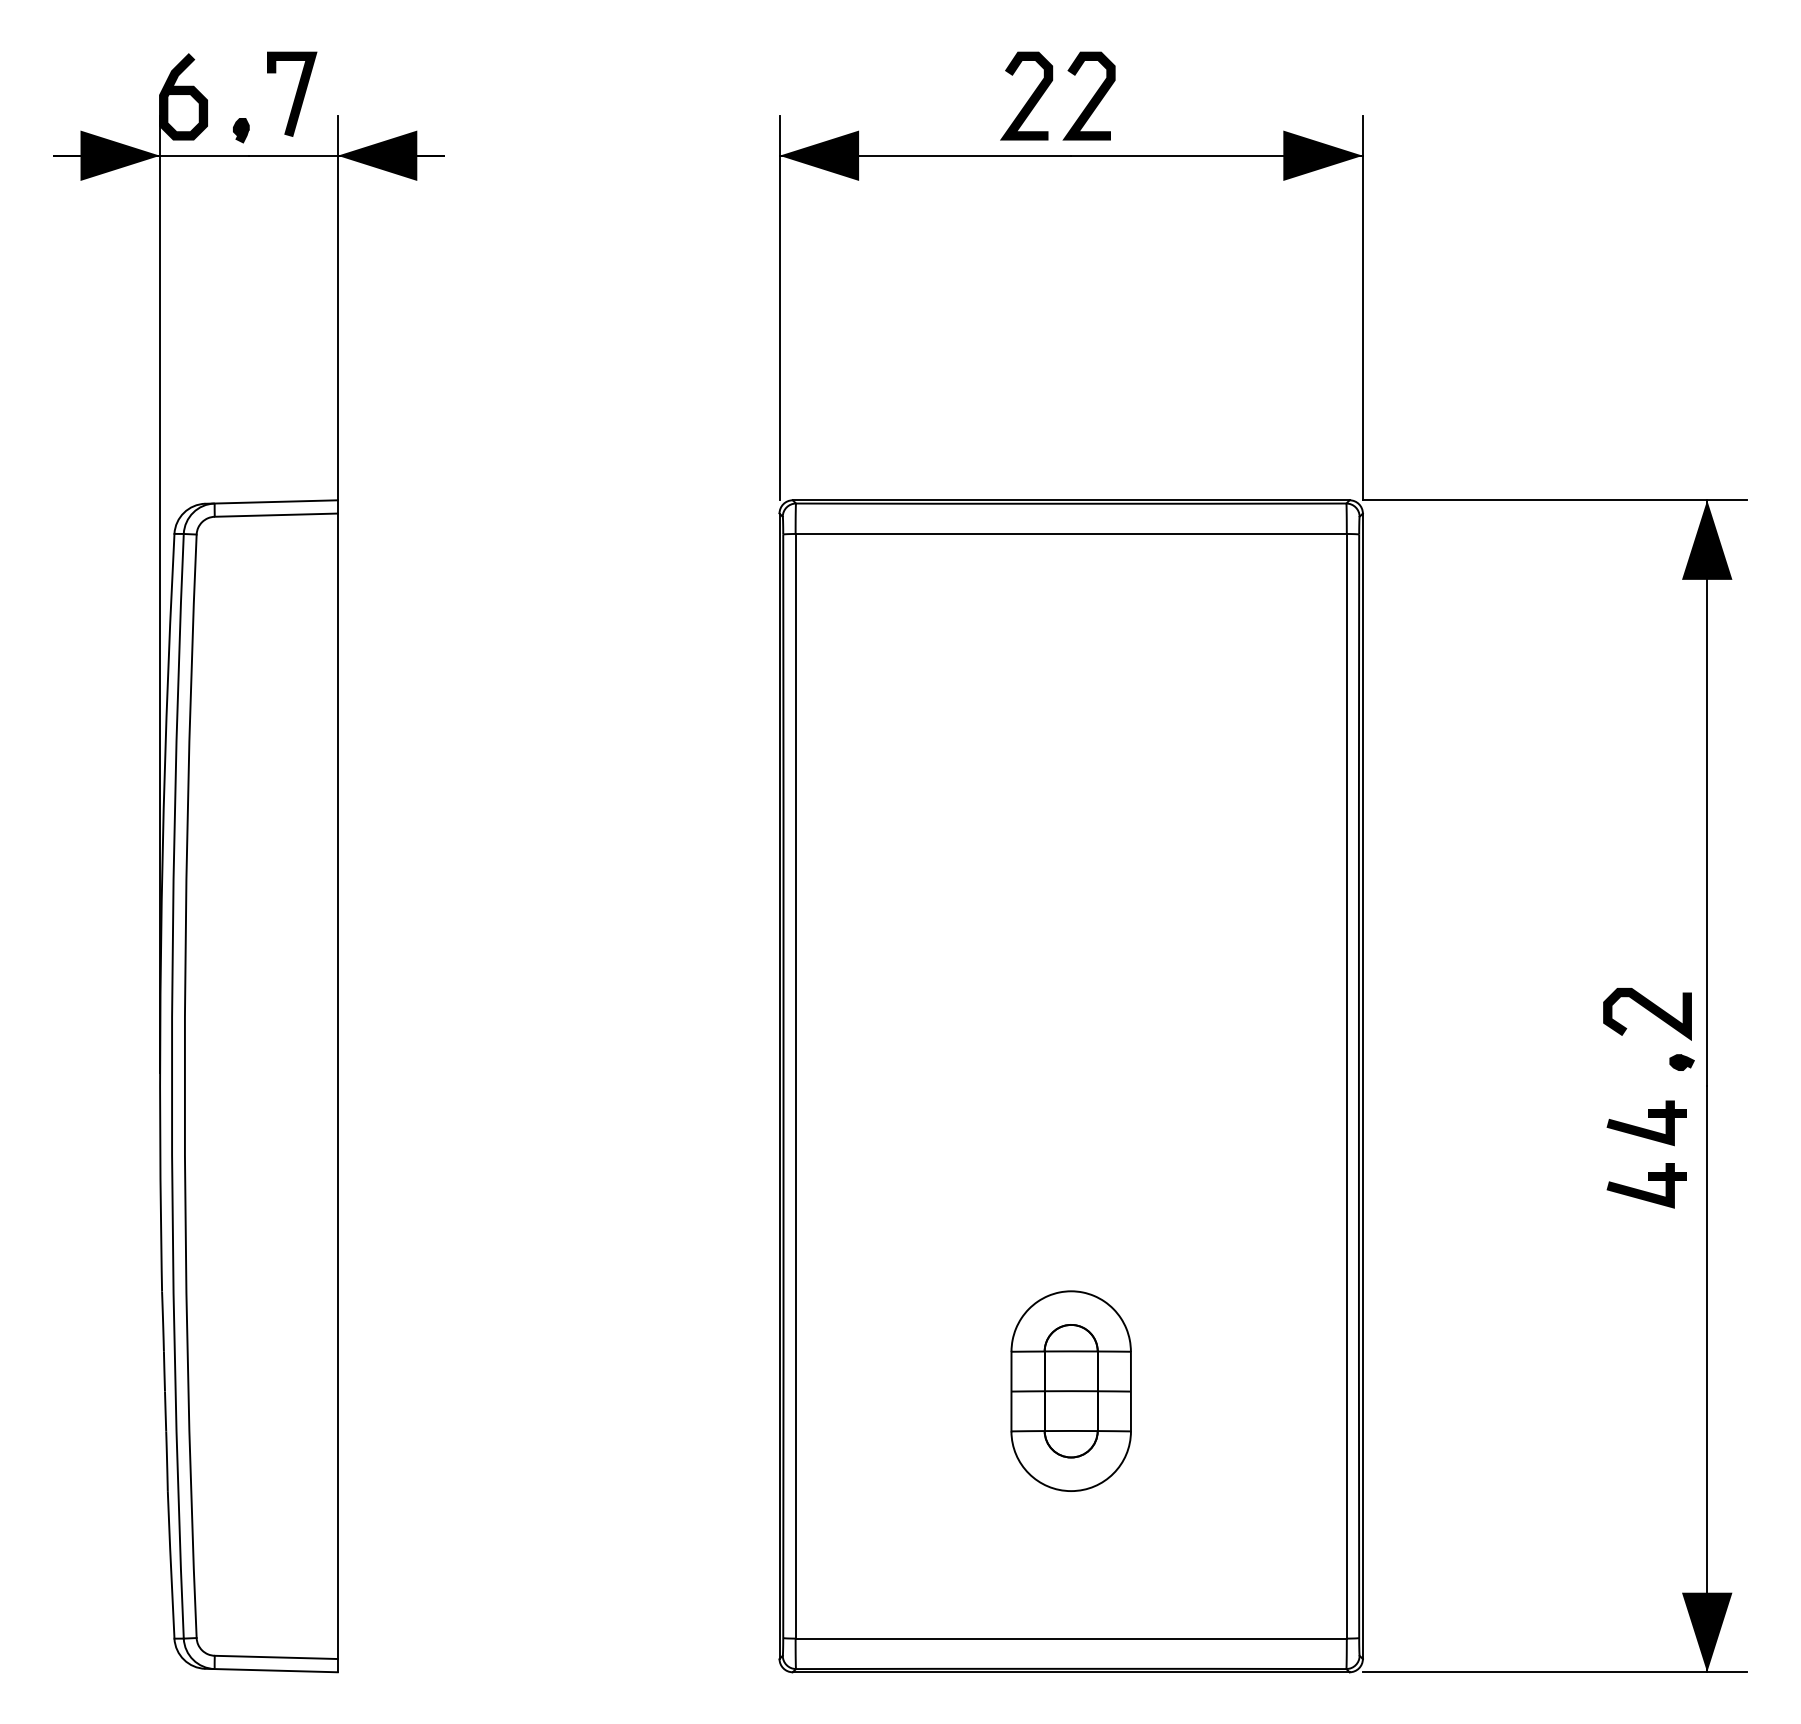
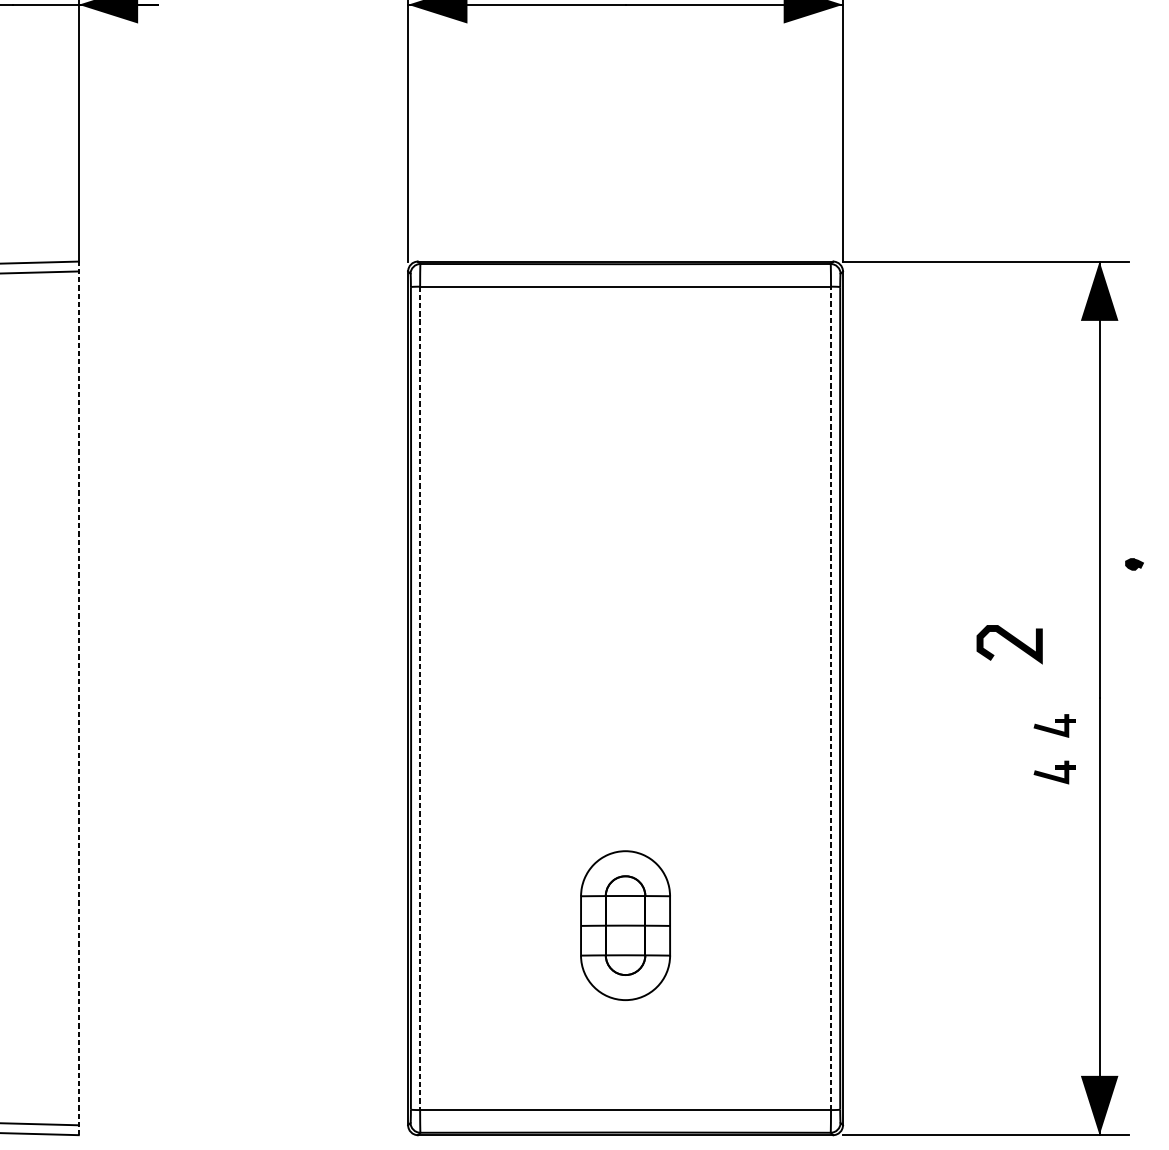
curve: (1649, 1011) -> (1011, 642), moved
part: (1681, 1062) -> (1134, 564), moved
line: (1346, 1085) -> (830, 697), solid -> dashed
line: (337, 1086) -> (78, 698), solid -> dashed
line: (795, 1086) -> (420, 698), solid -> dashed
part: (1646, 1123) -> (1054, 726), size x0.7
part: (1646, 1185) -> (1054, 772), size x0.7

